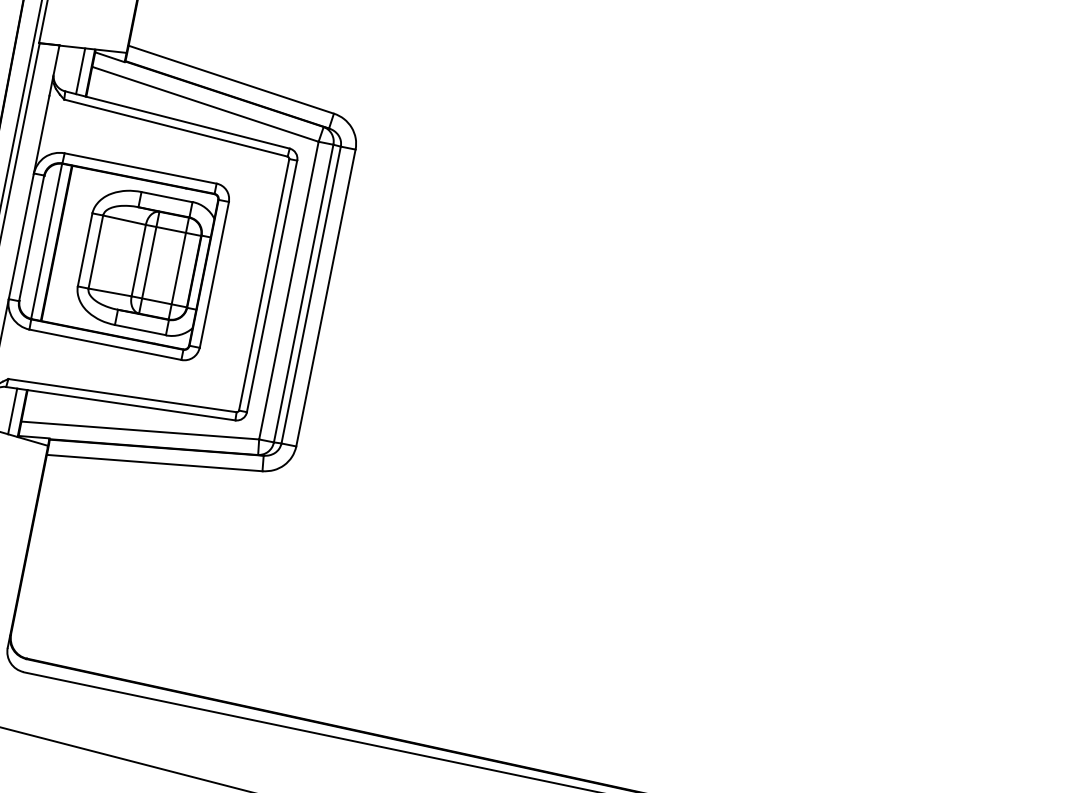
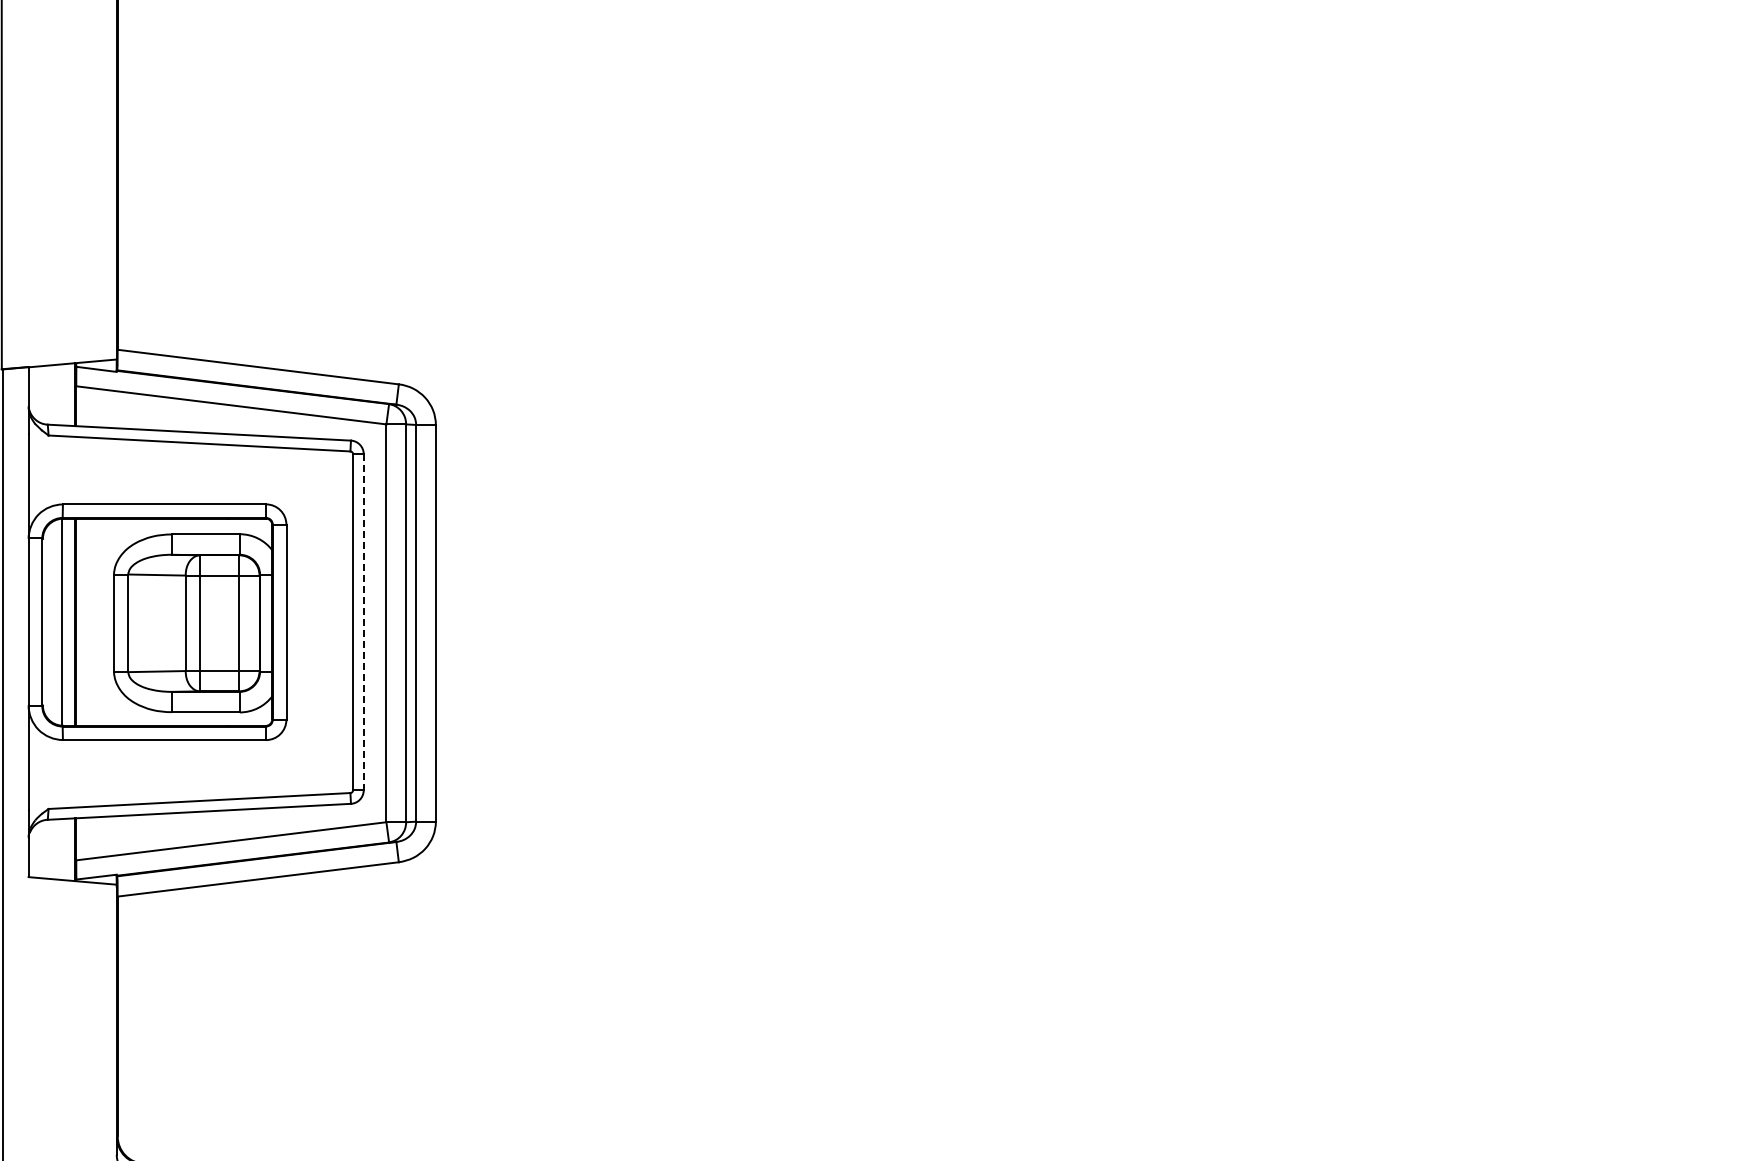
line: (80, 70) -> (62, 394), removed
line: (271, 286) -> (363, 622), solid -> dashed
line: (12, 411) -> (62, 849), removed

